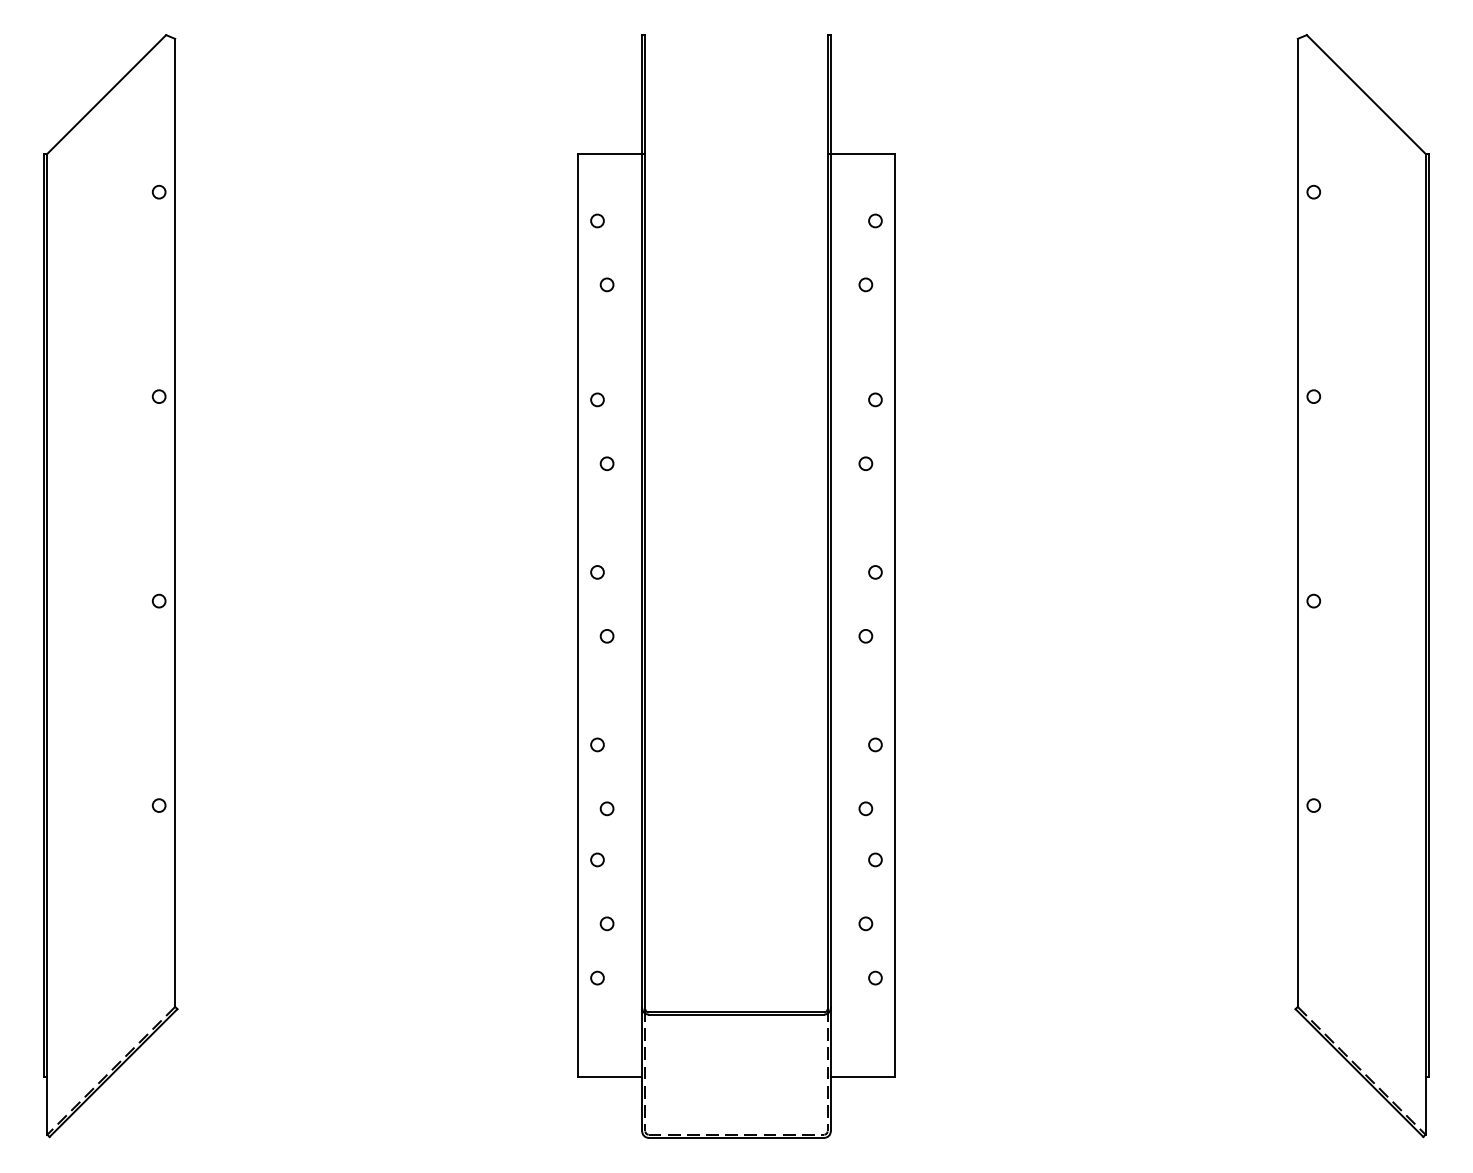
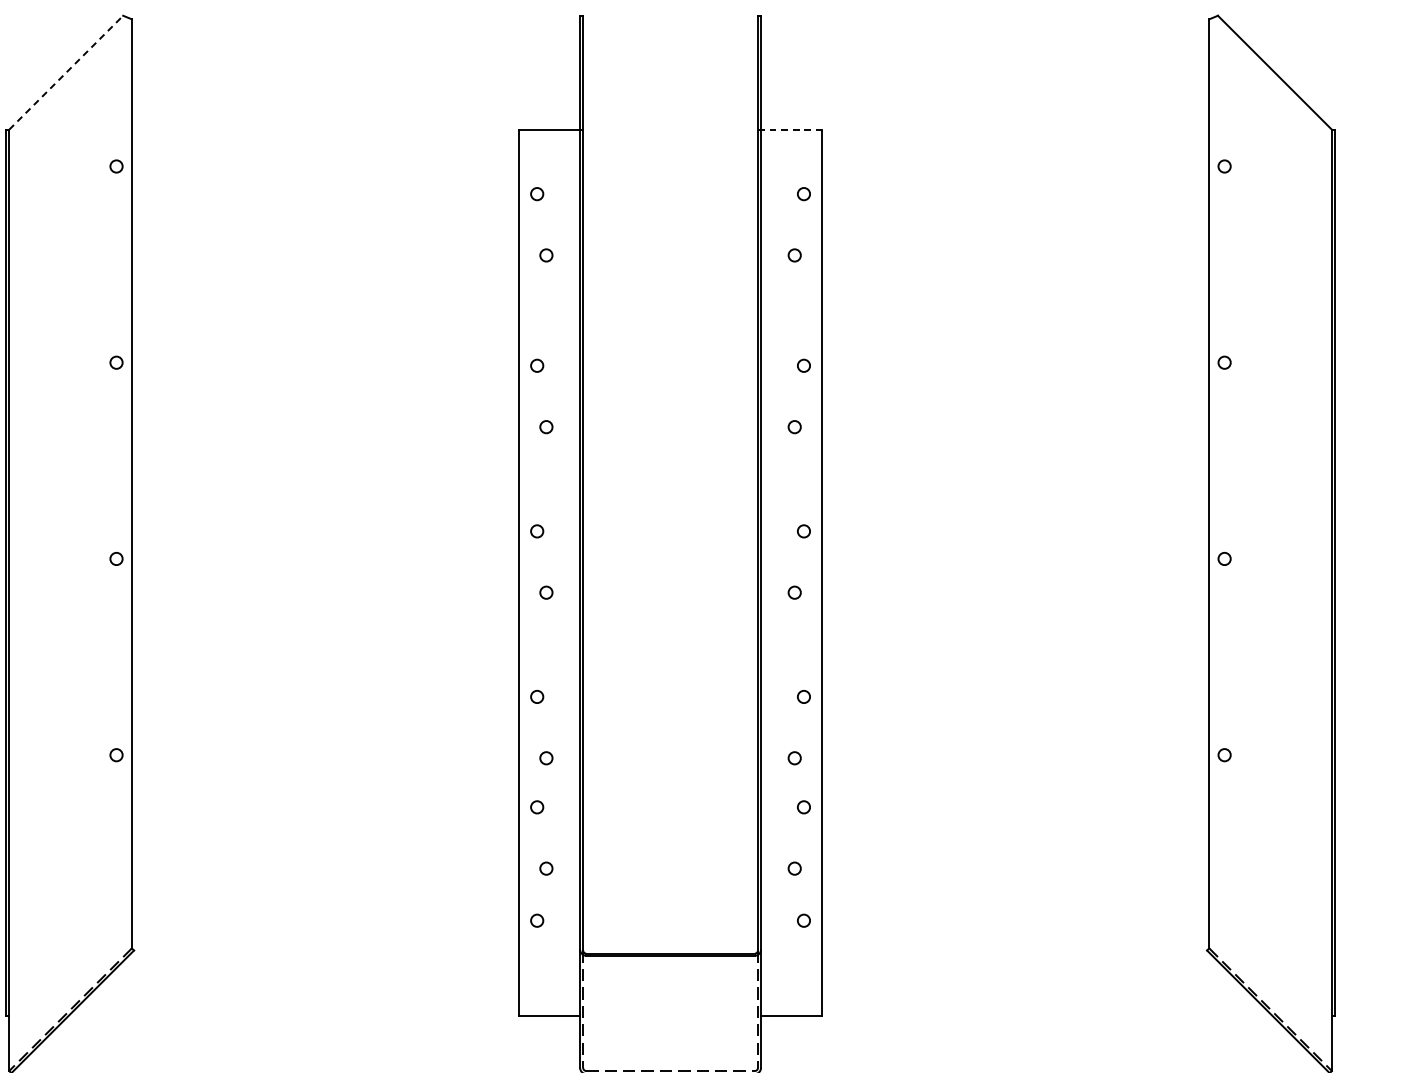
line: (106, 94) -> (65, 72), solid -> dashed
line: (861, 153) -> (790, 129), solid -> dashed

